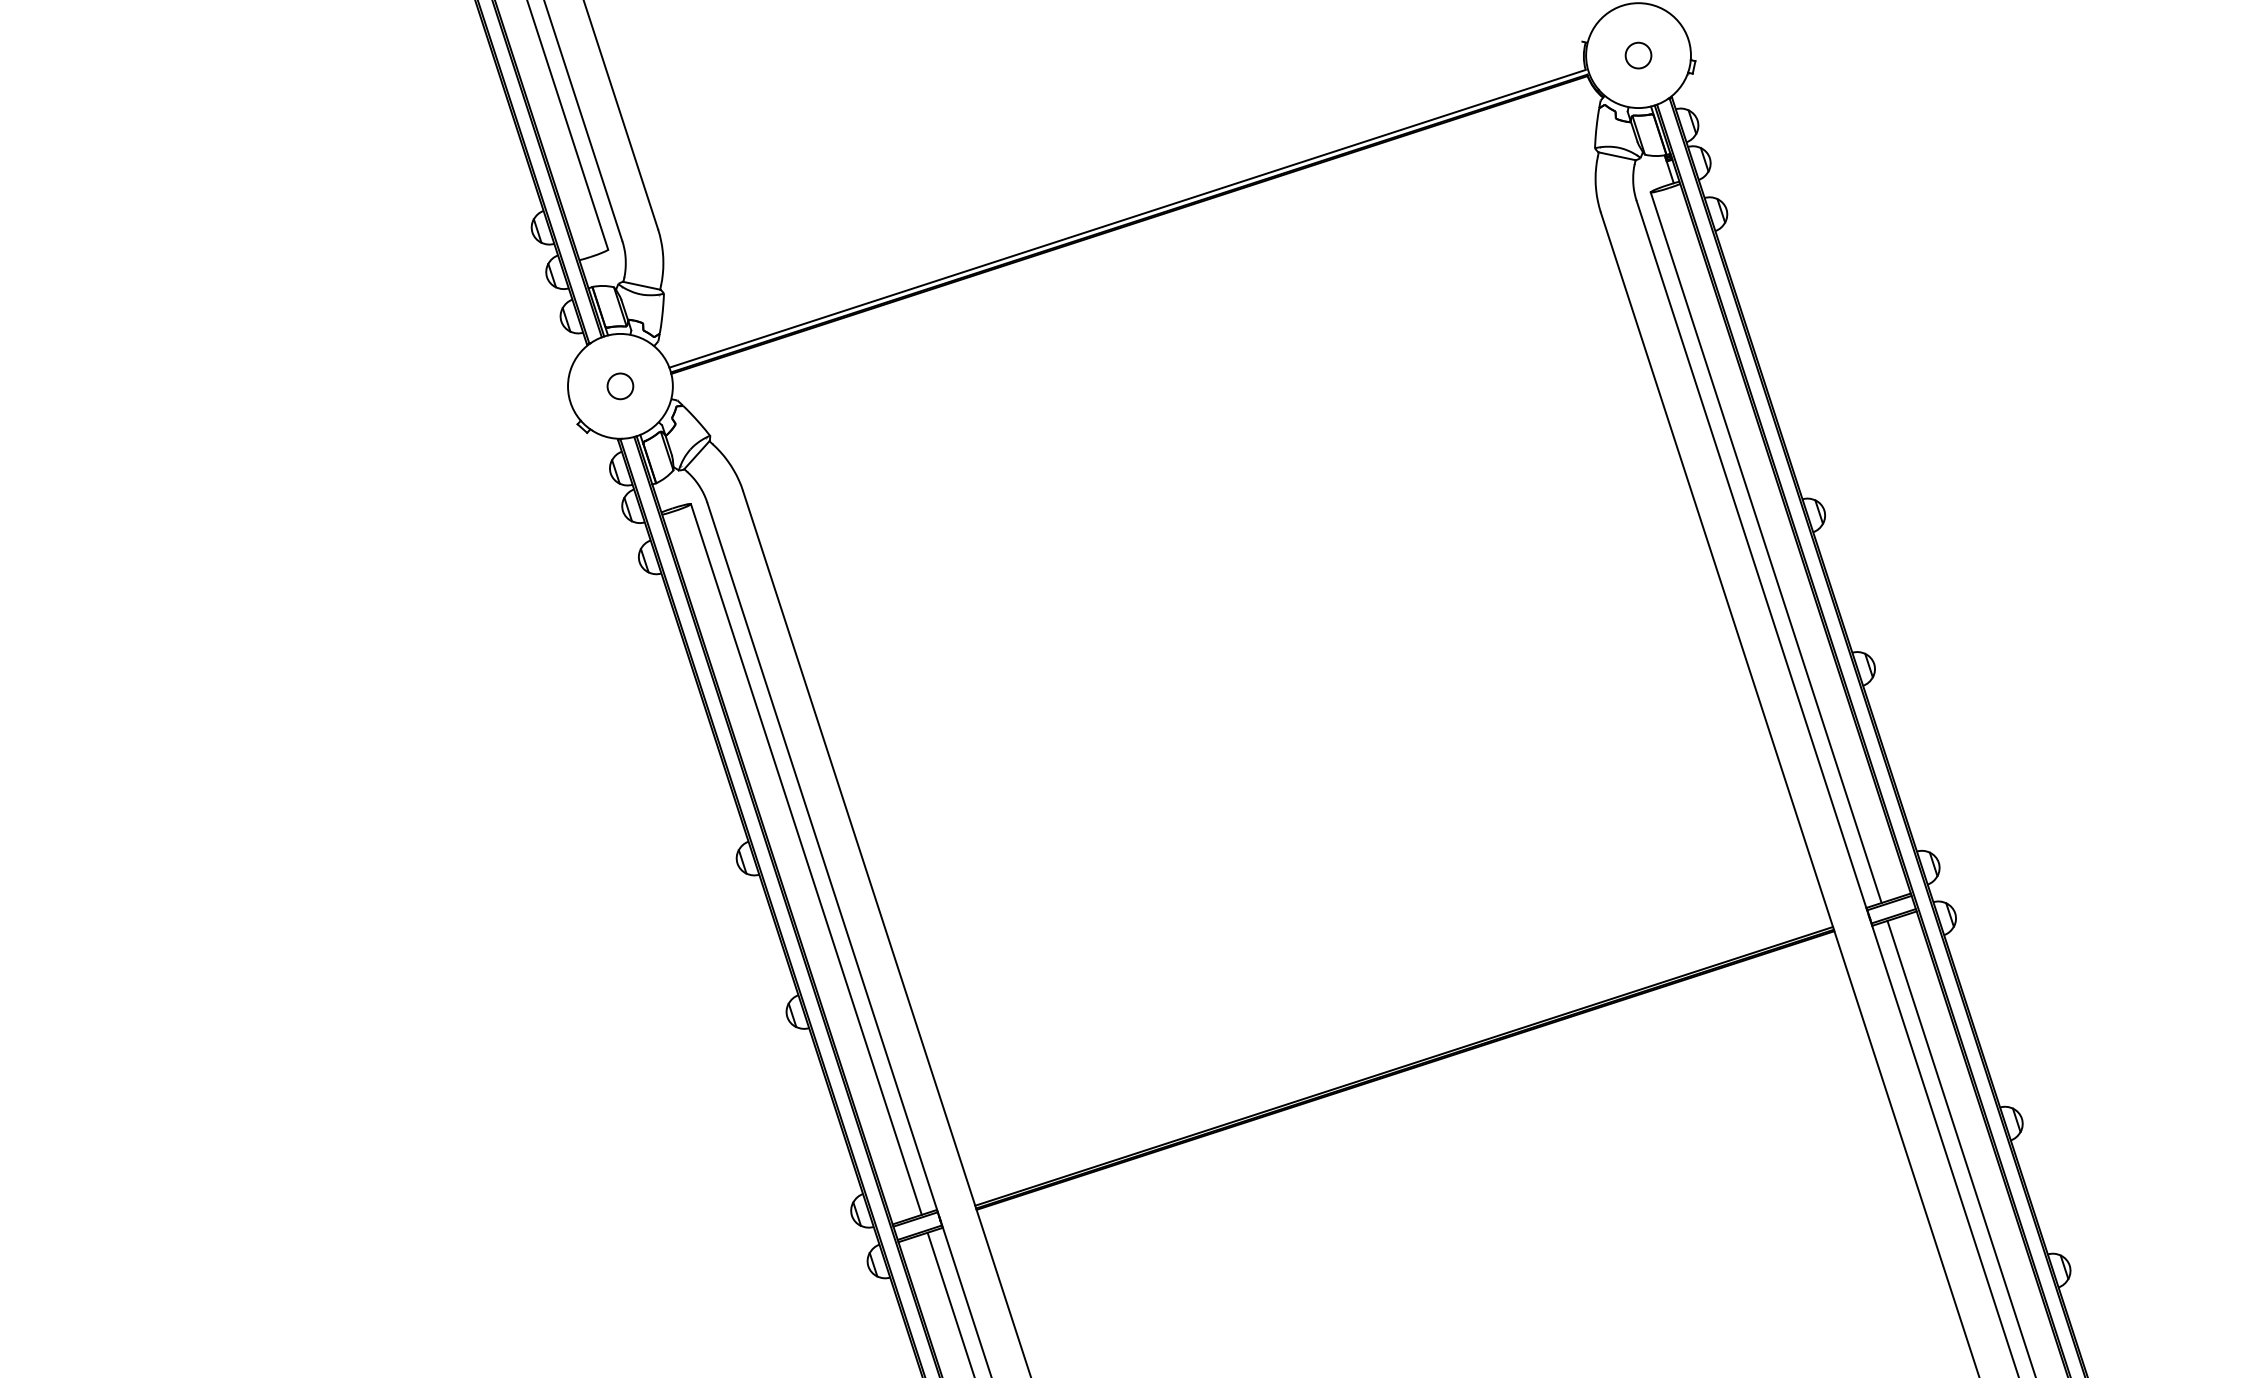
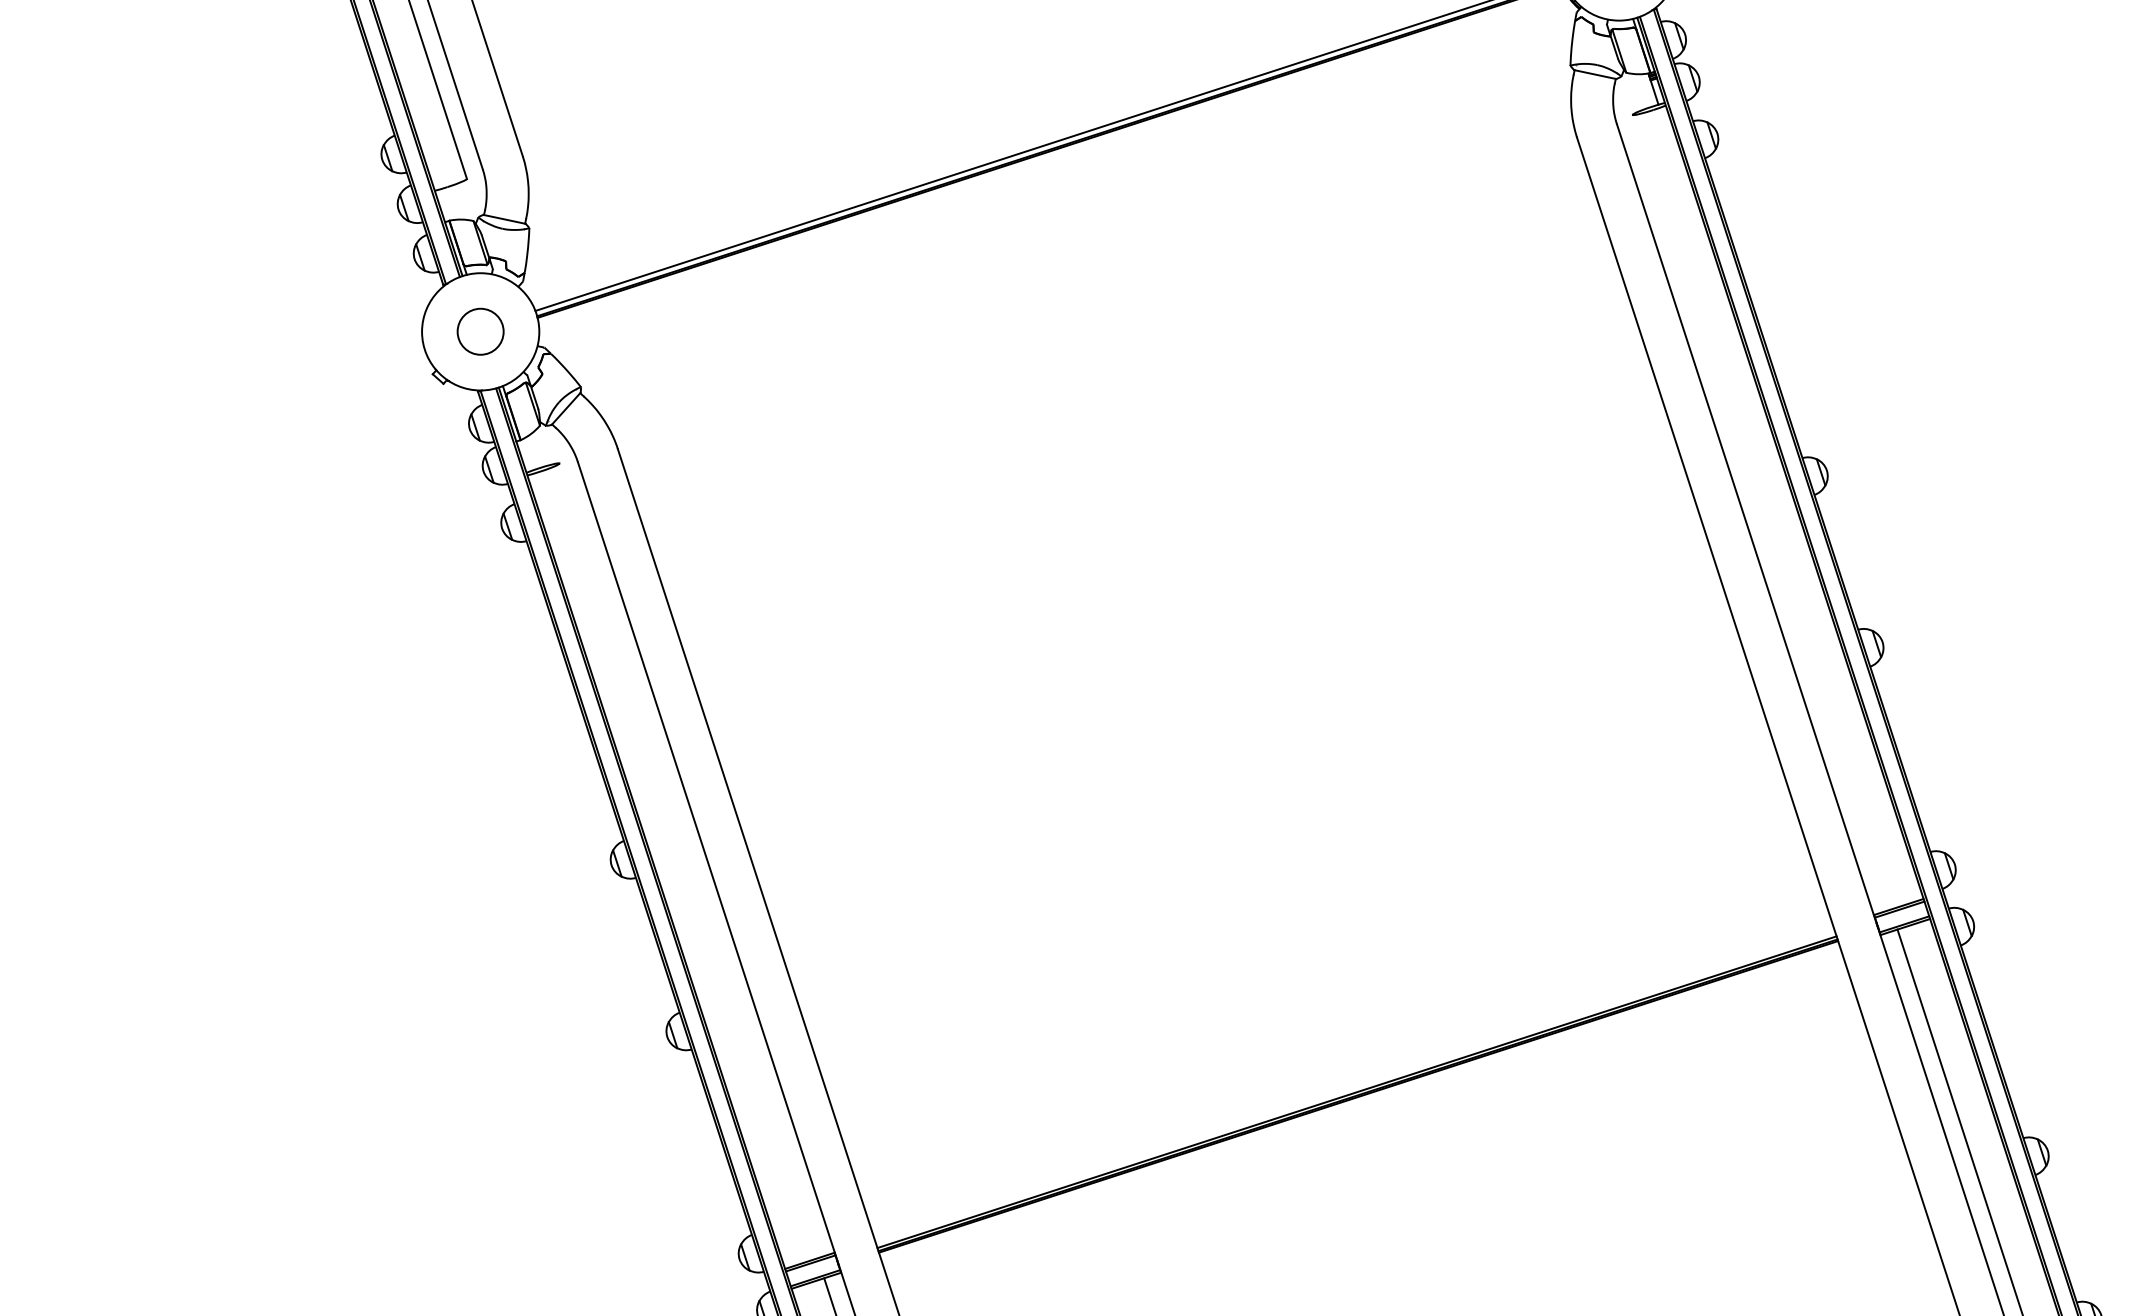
circle: (620, 386) -> (480, 331), size x1.6
line: (1765, 547) -> (1761, 512), removed
line: (805, 859) -> (687, 860), removed

